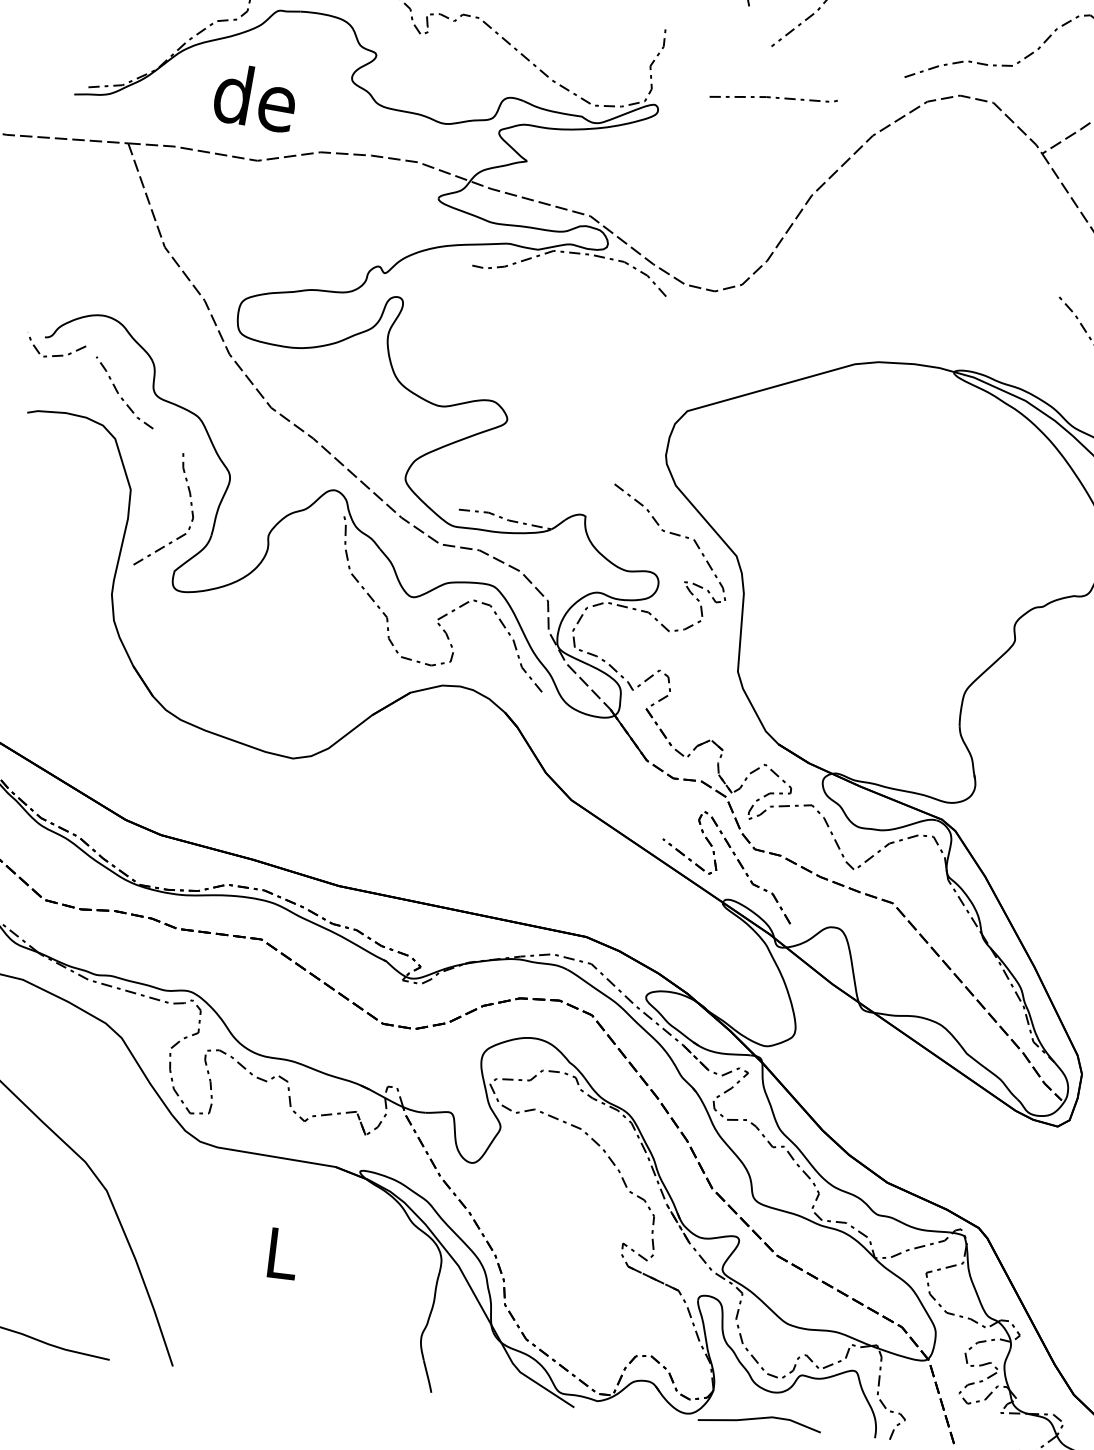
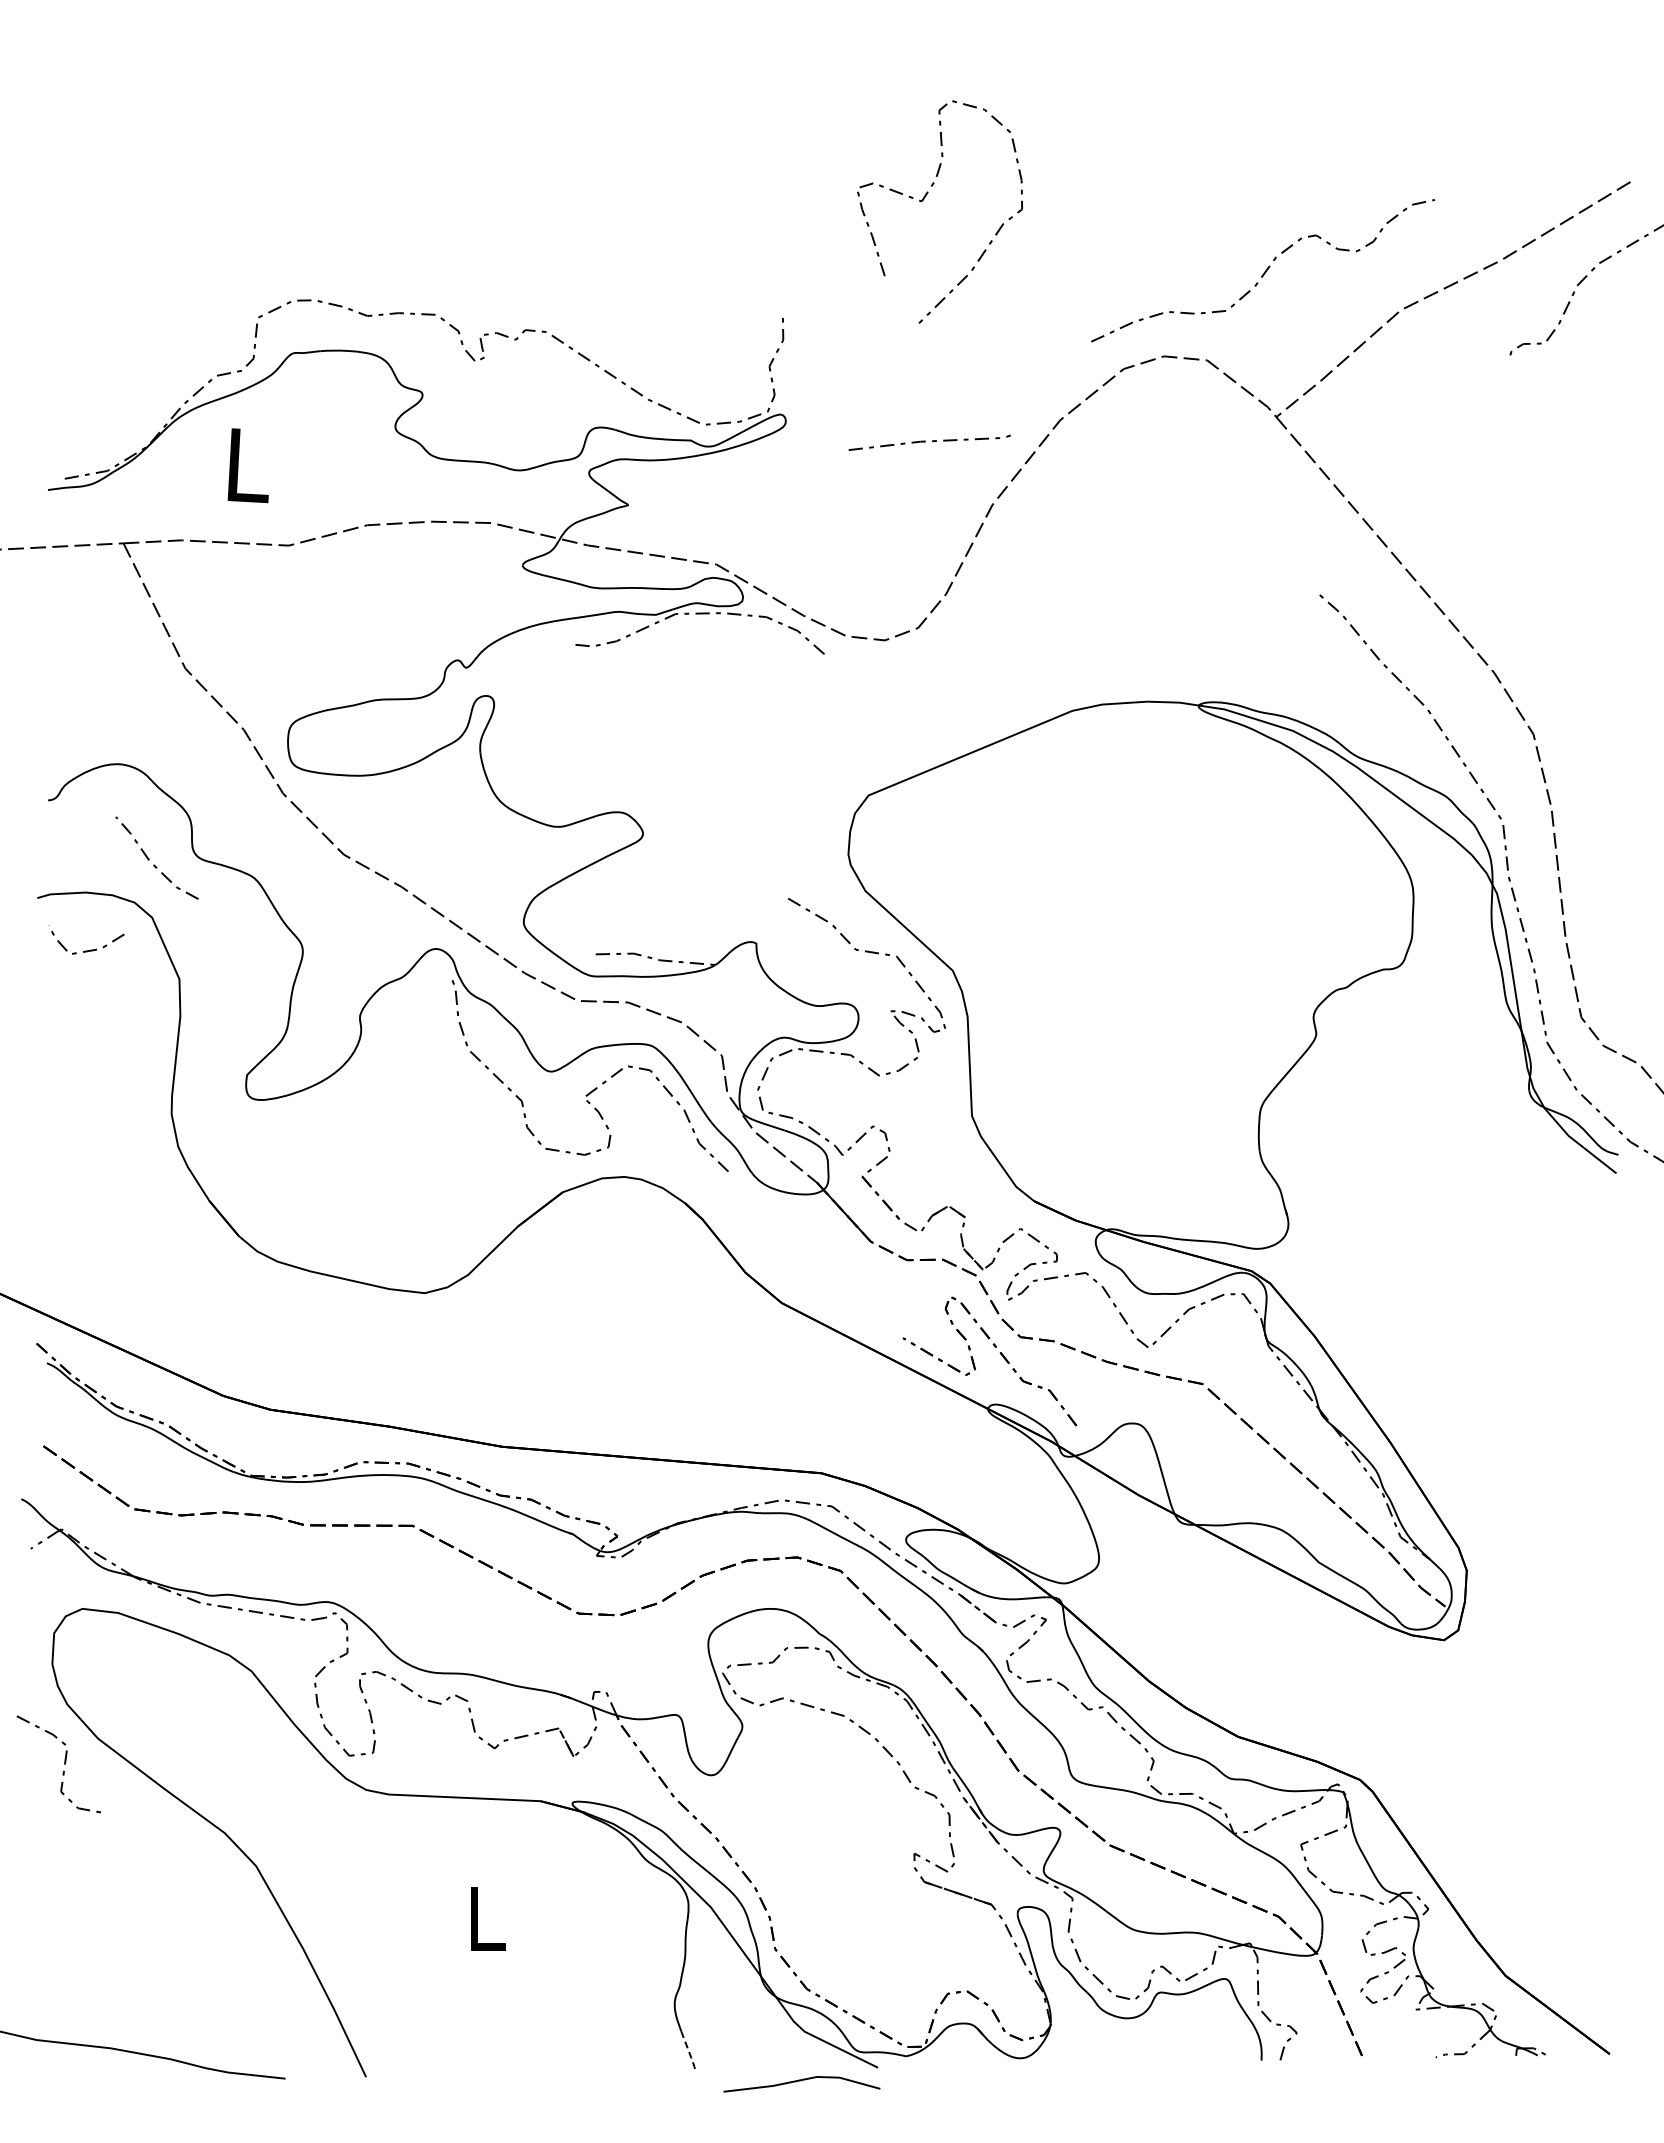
text: (255, 97) -> (276, 466), de -> L
line: (775, 98) -> (932, 442), moved
line: (58, 354) -> (90, 949), moved
curve: (190, 505) -> (257, 990), removed
line: (428, 1377) -> (689, 2052), solid -> dashed
line: (758, 1419) -> (800, 2081), moved

